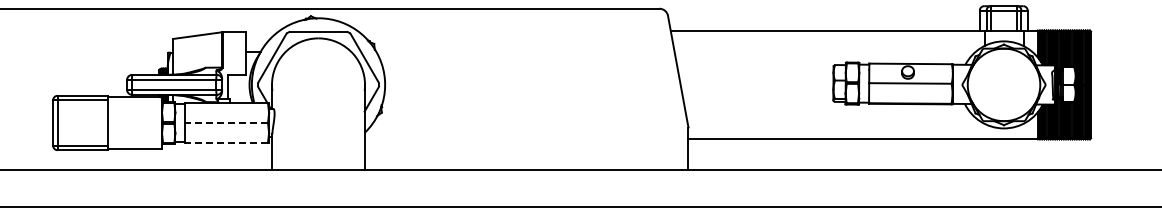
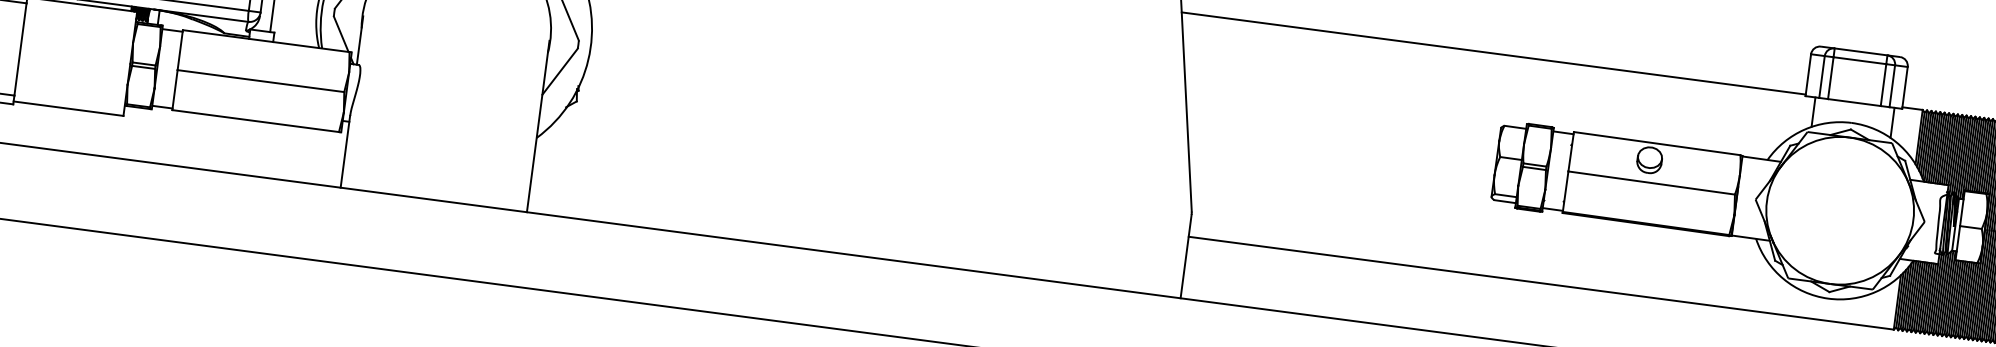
line: (226, 123) -> (260, 82), dashed -> solid
line: (226, 142) -> (255, 120), dashed -> solid

